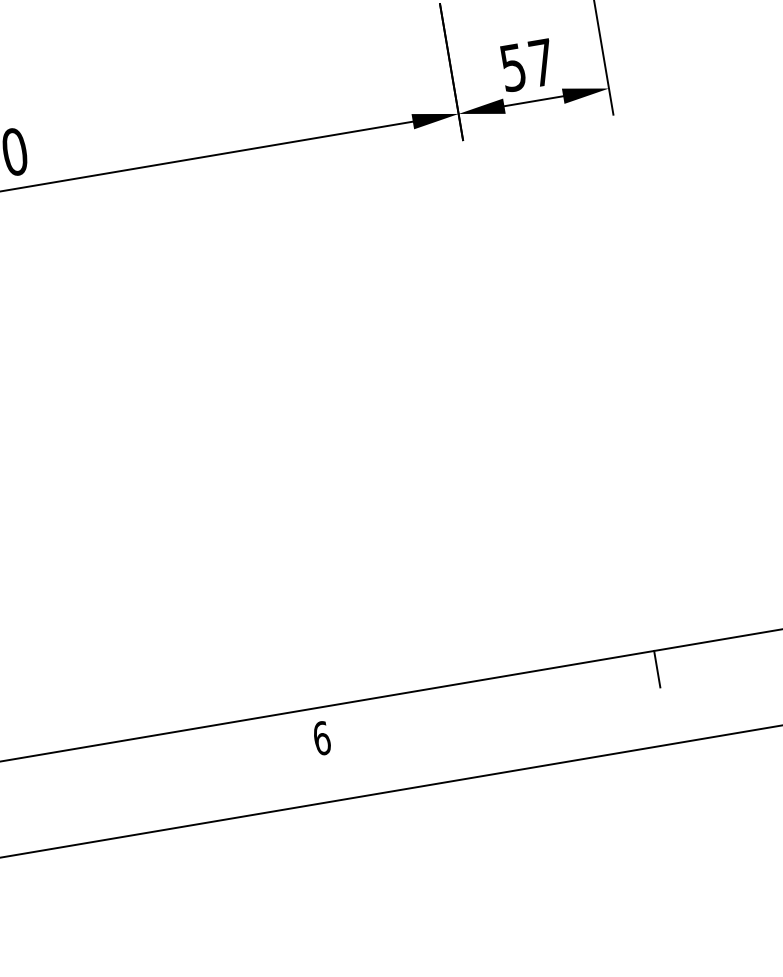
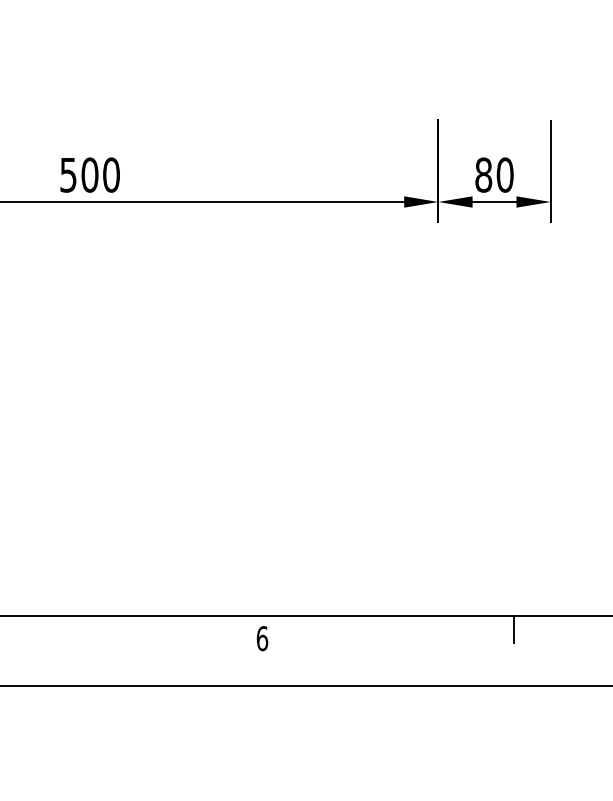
text: (527, 64) -> (494, 174), 57 -> 80

